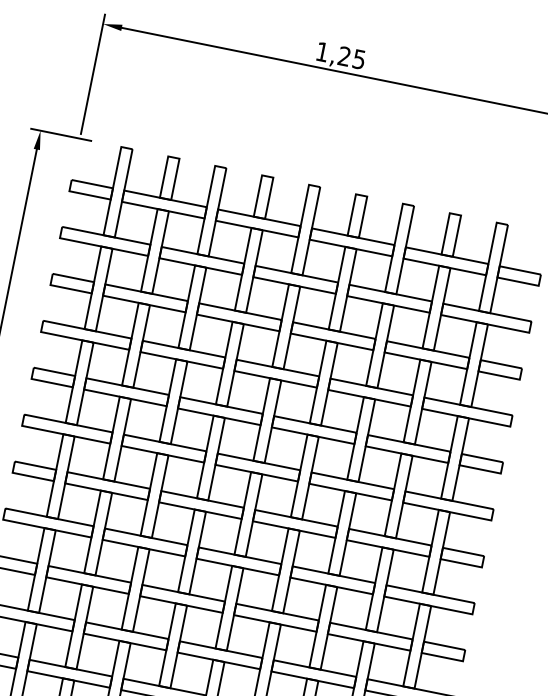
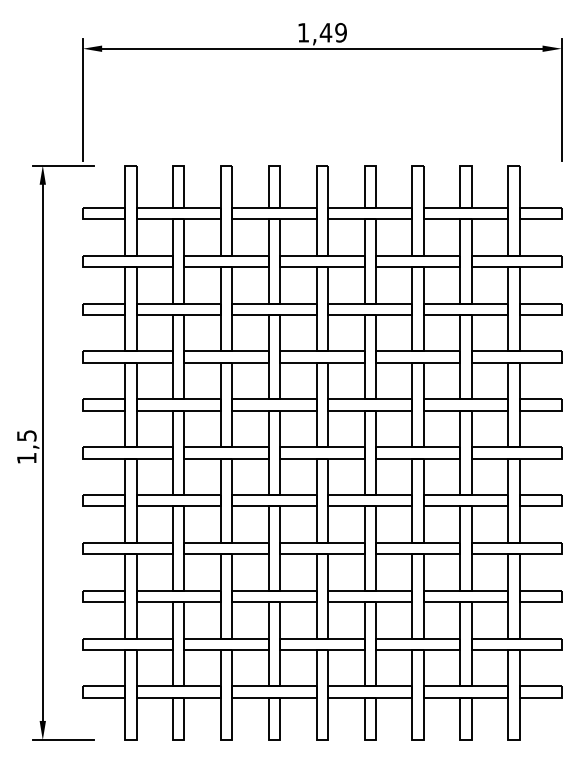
text: (350, 57) -> (332, 32), 1,25 -> 1,49

